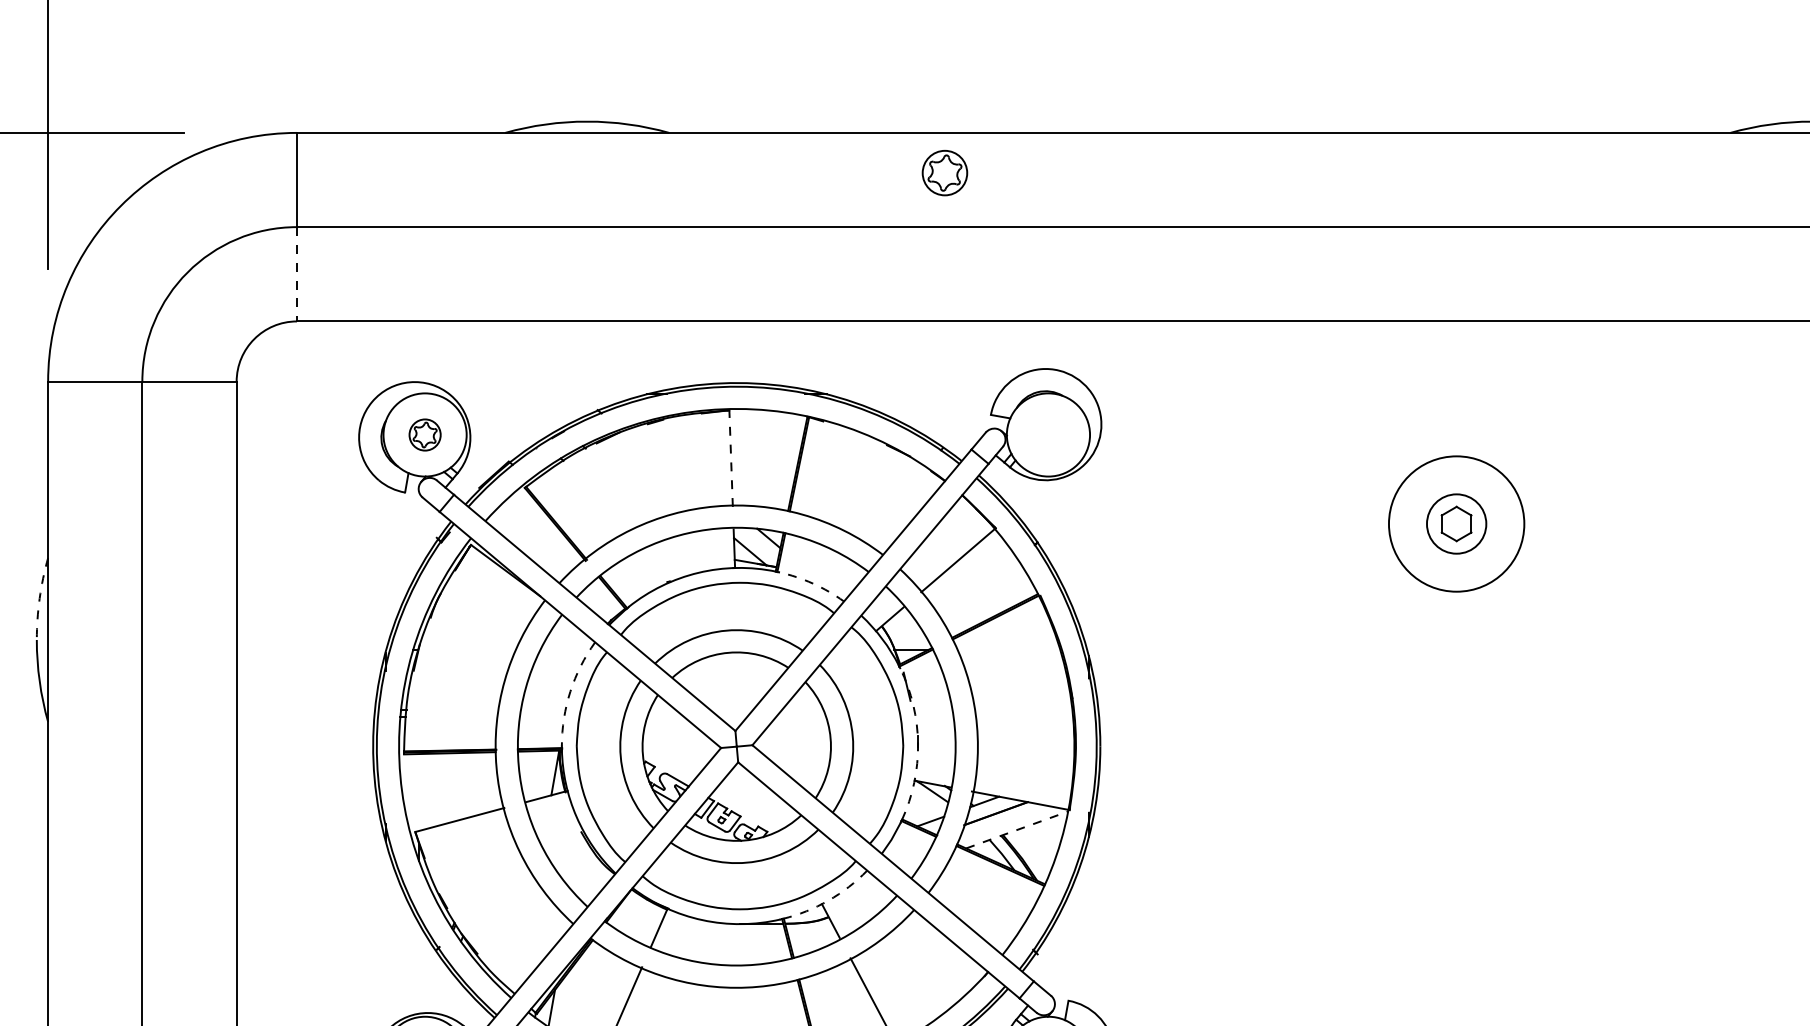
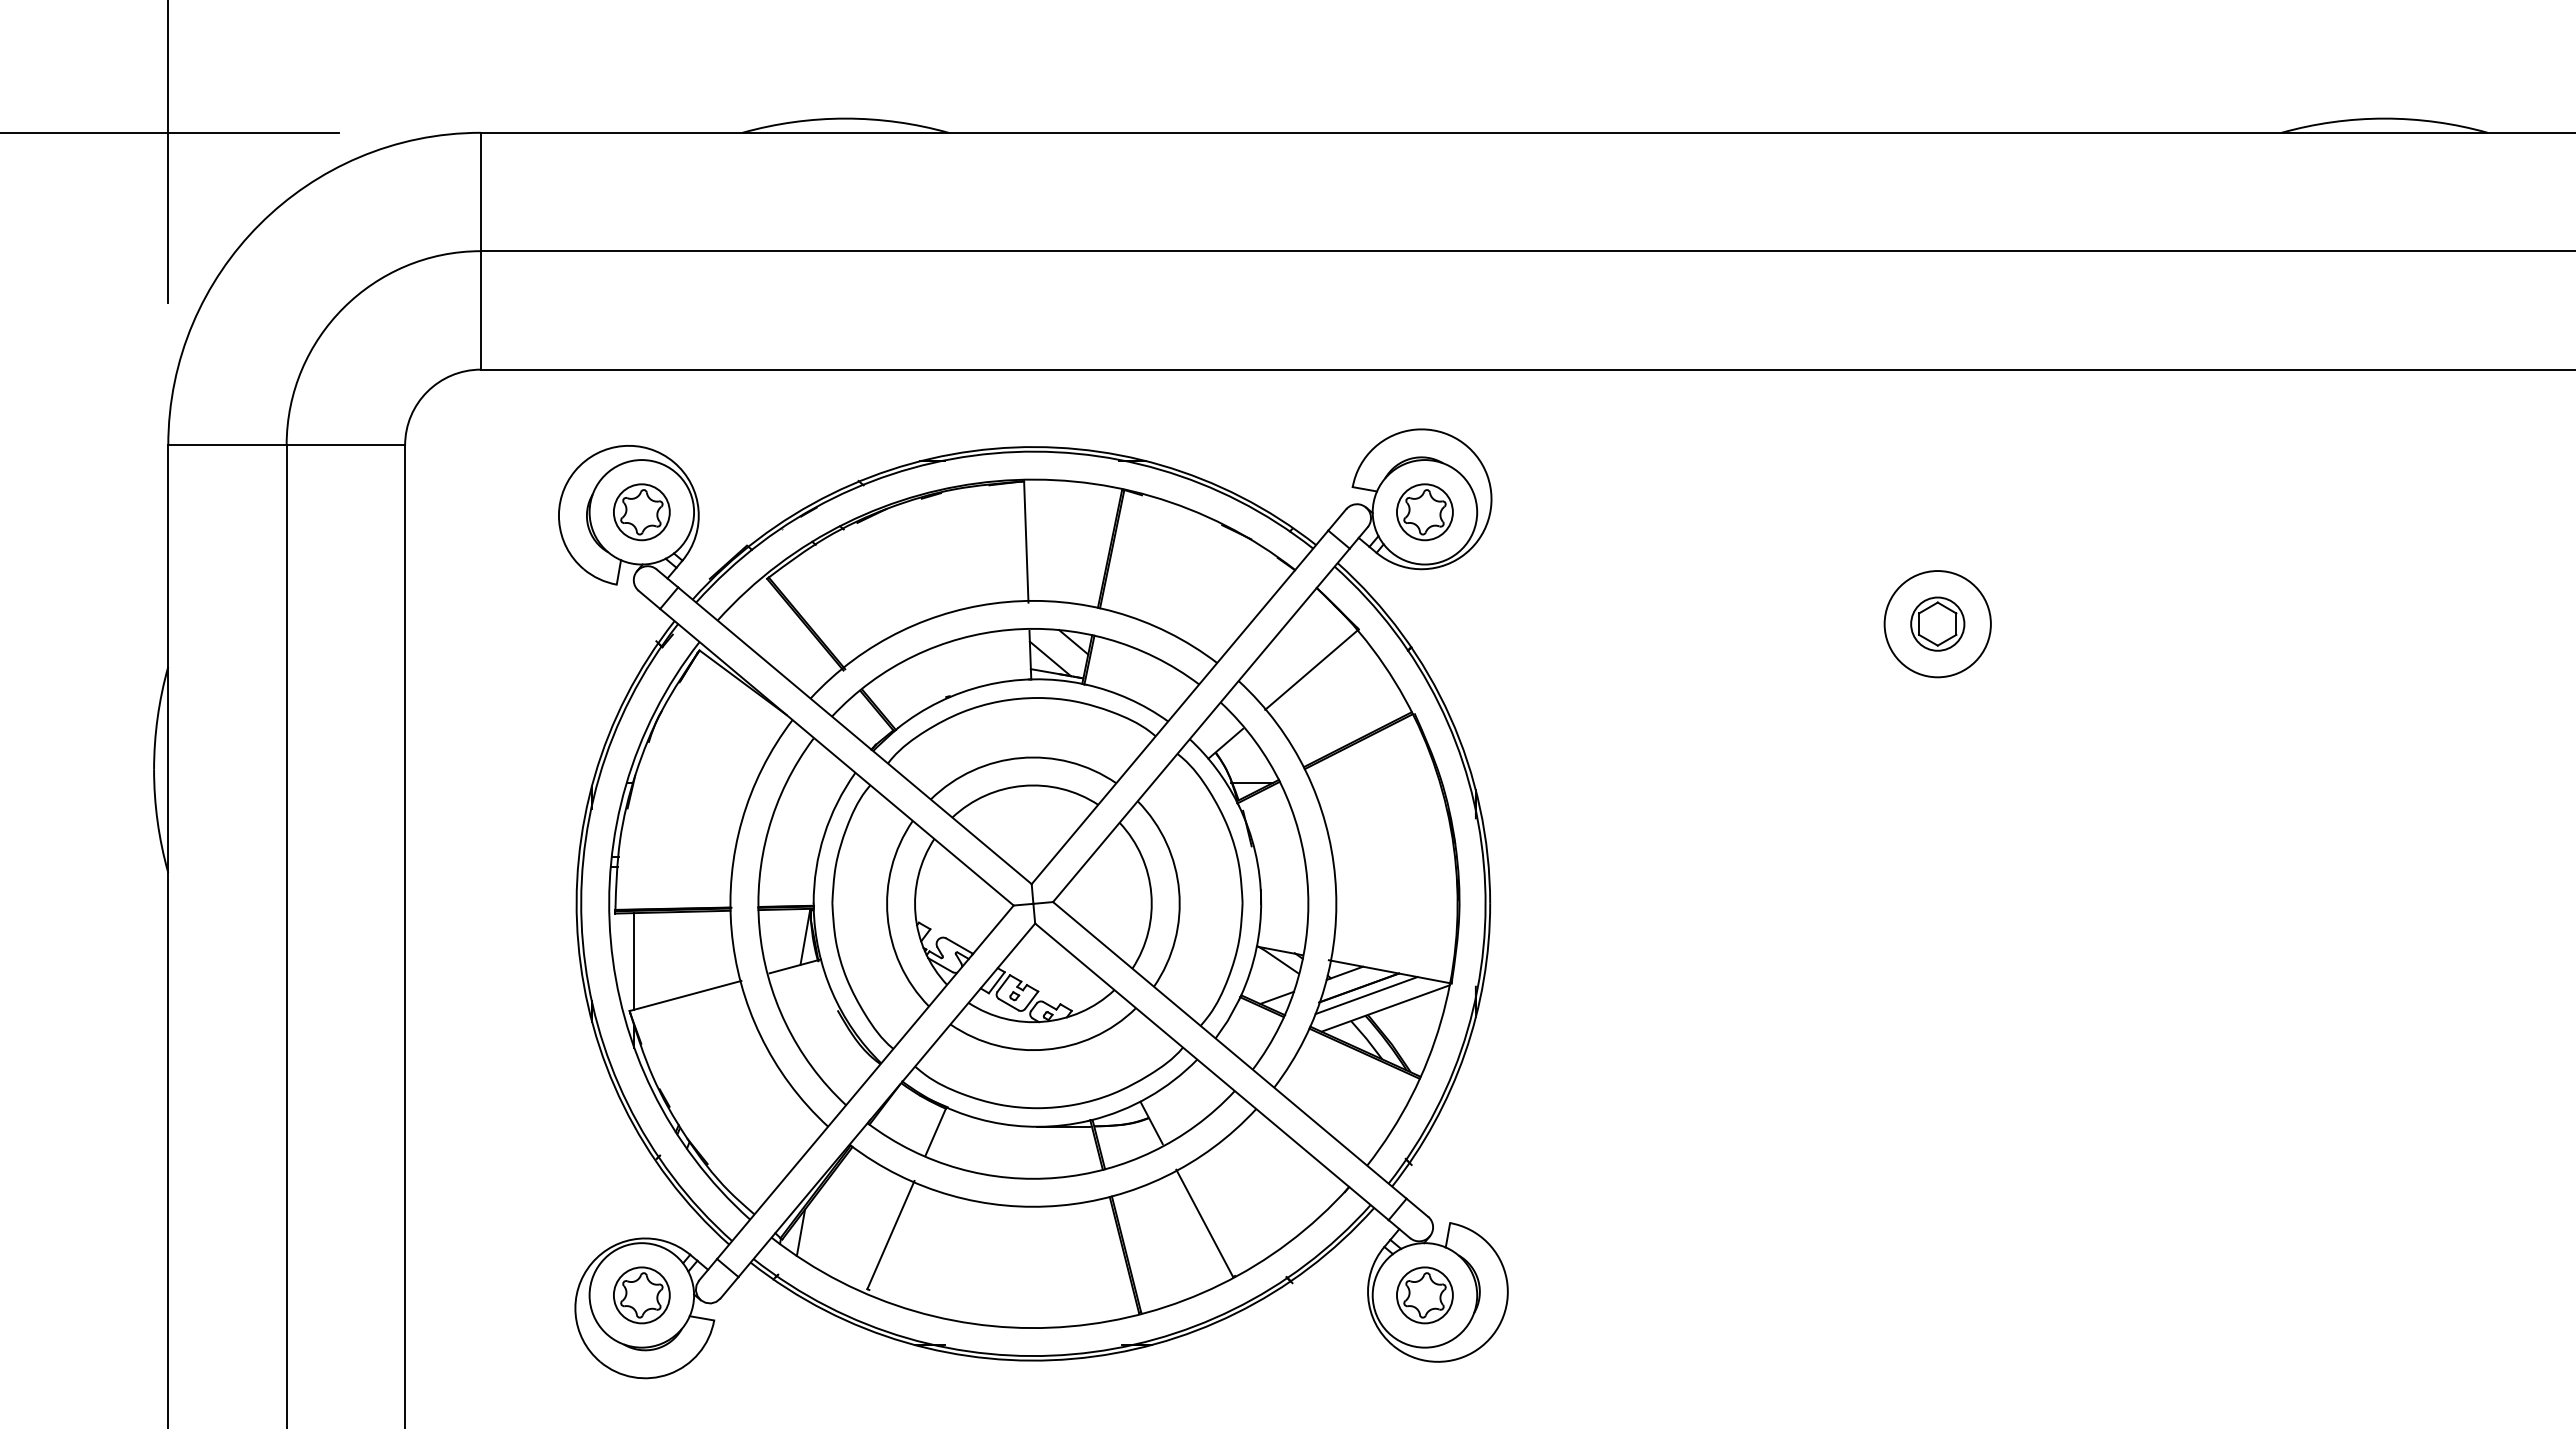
part: (944, 173) -> (1424, 512), moved
line: (296, 274) -> (480, 310), dashed -> solid
part: (424, 435) -> (641, 512), size x1.43
line: (731, 459) -> (1026, 542), dashed -> solid
circle: (1456, 523) -> (1937, 623), size x0.71
circle: (1456, 524) -> (1937, 624), size x0.62
arc: (813, 583) -> (1129, 698), dashed -> solid
arc: (39, 598) -> (157, 717), dashed -> solid
arc: (570, 691) -> (824, 834), dashed -> solid
arc: (918, 743) -> (1261, 900), dashed -> solid
line: (419, 792) -> (634, 961), added
line: (1001, 819) -> (1366, 995), added
line: (1017, 829) -> (1386, 1008), dashed -> solid
arc: (828, 900) -> (1148, 1097), dashed -> solid

